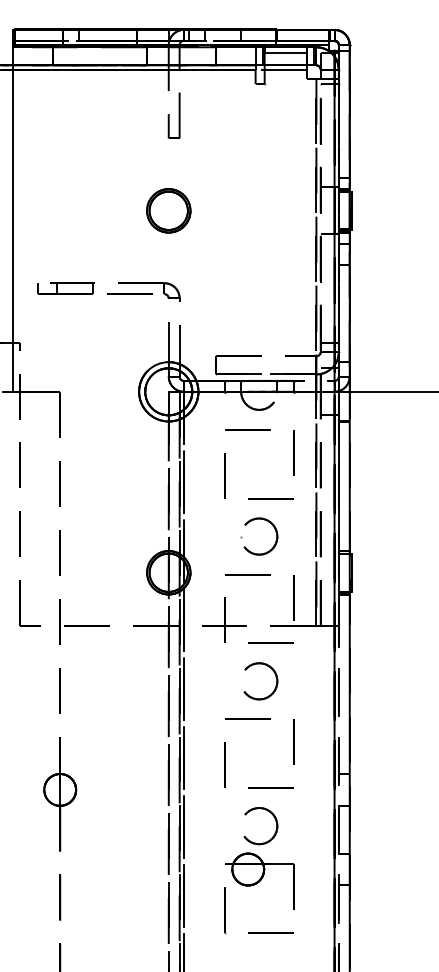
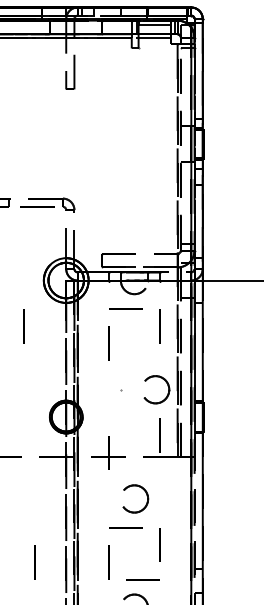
part: (168, 210) -> (66, 143), removed
line: (112, 452) -> (23, 326), added
line: (270, 498) -> (142, 361), removed
part: (275, 532) -> (167, 386), moved
line: (247, 574) -> (125, 418), removed
line: (270, 642) -> (142, 469), removed
line: (126, 764) -> (34, 561), added

